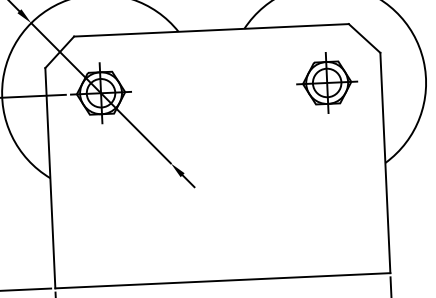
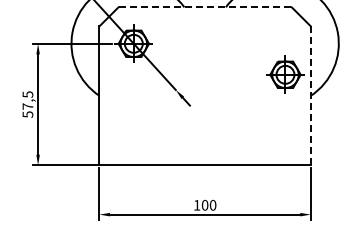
line: (212, 30) -> (205, 7), solid -> dashed
part: (327, 82) -> (285, 74), moved
line: (384, 164) -> (310, 96), solid -> dashed

